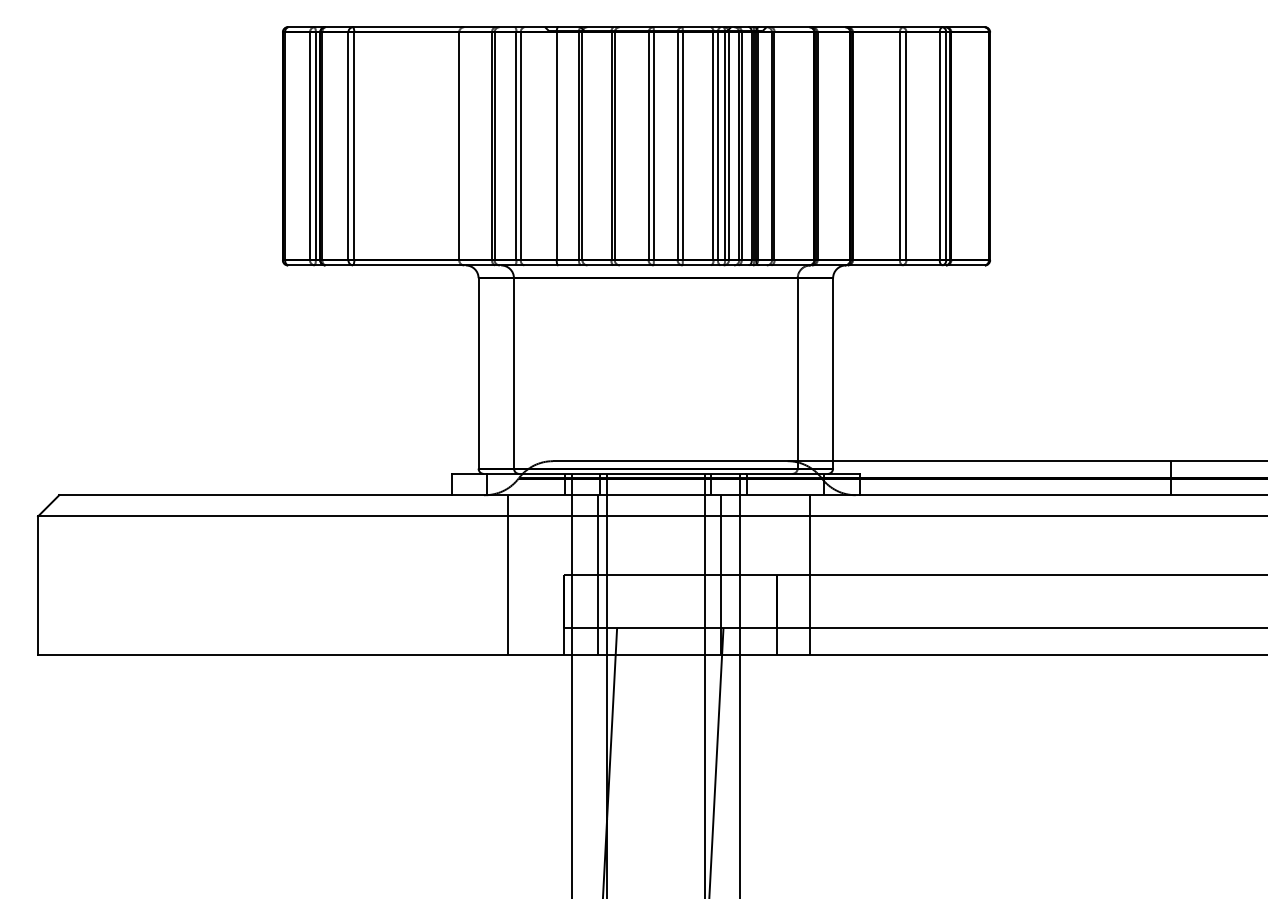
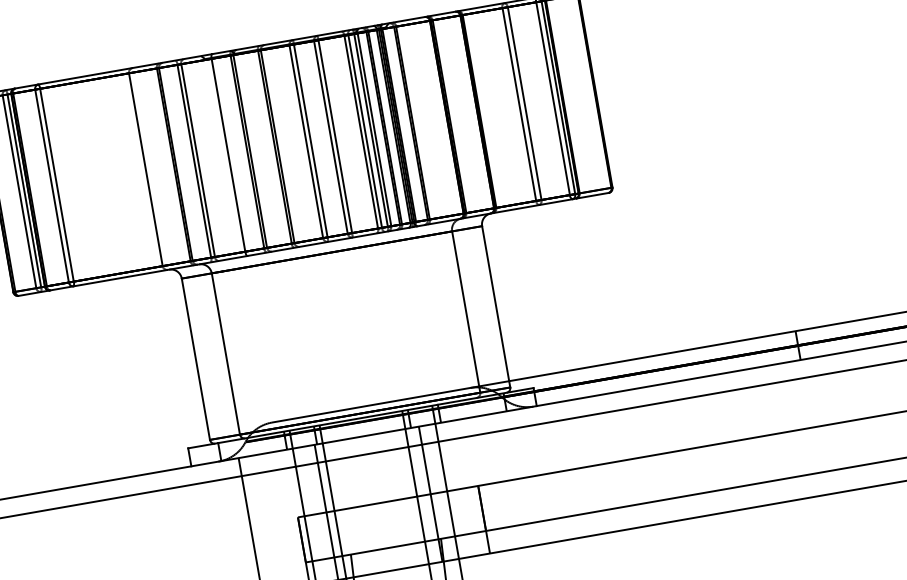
line: (810, 574) -> (506, 480), removed

